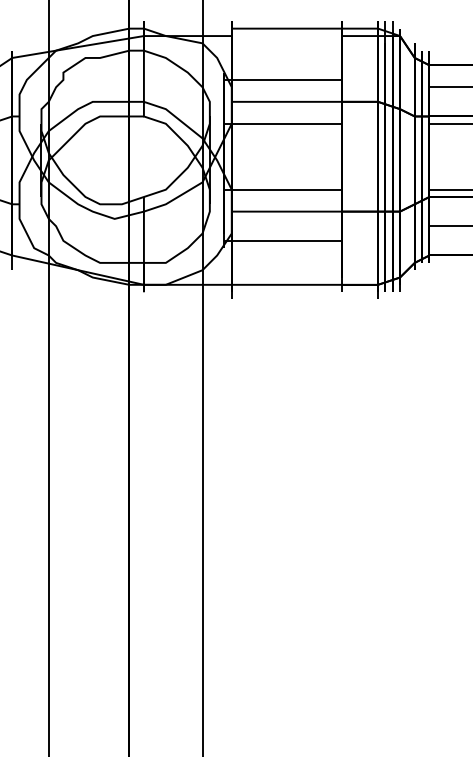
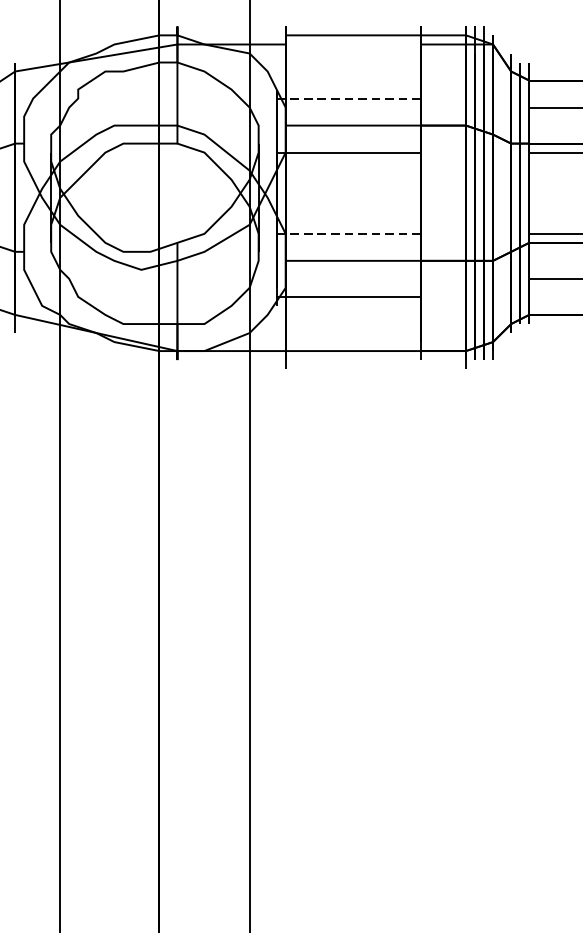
line: (283, 79) -> (349, 98), solid -> dashed
line: (283, 189) -> (349, 233), solid -> dashed

